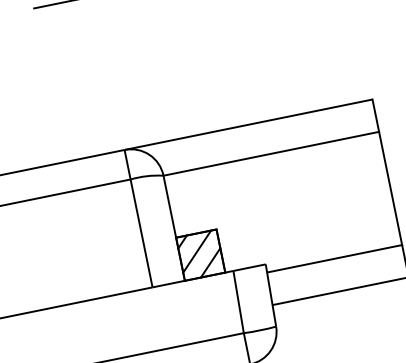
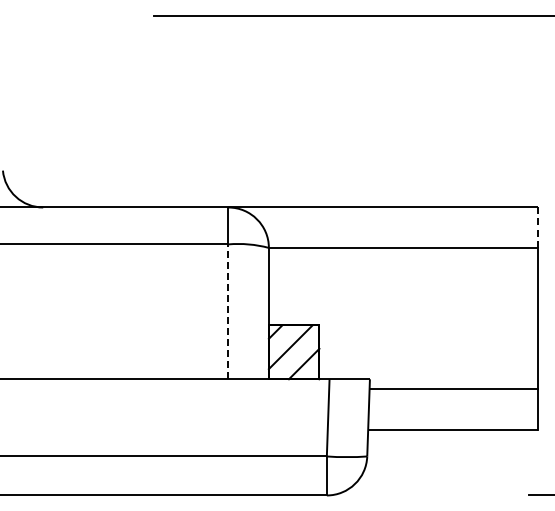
line: (376, 116) -> (538, 228), solid -> dashed
line: (141, 233) -> (228, 311), solid -> dashed

